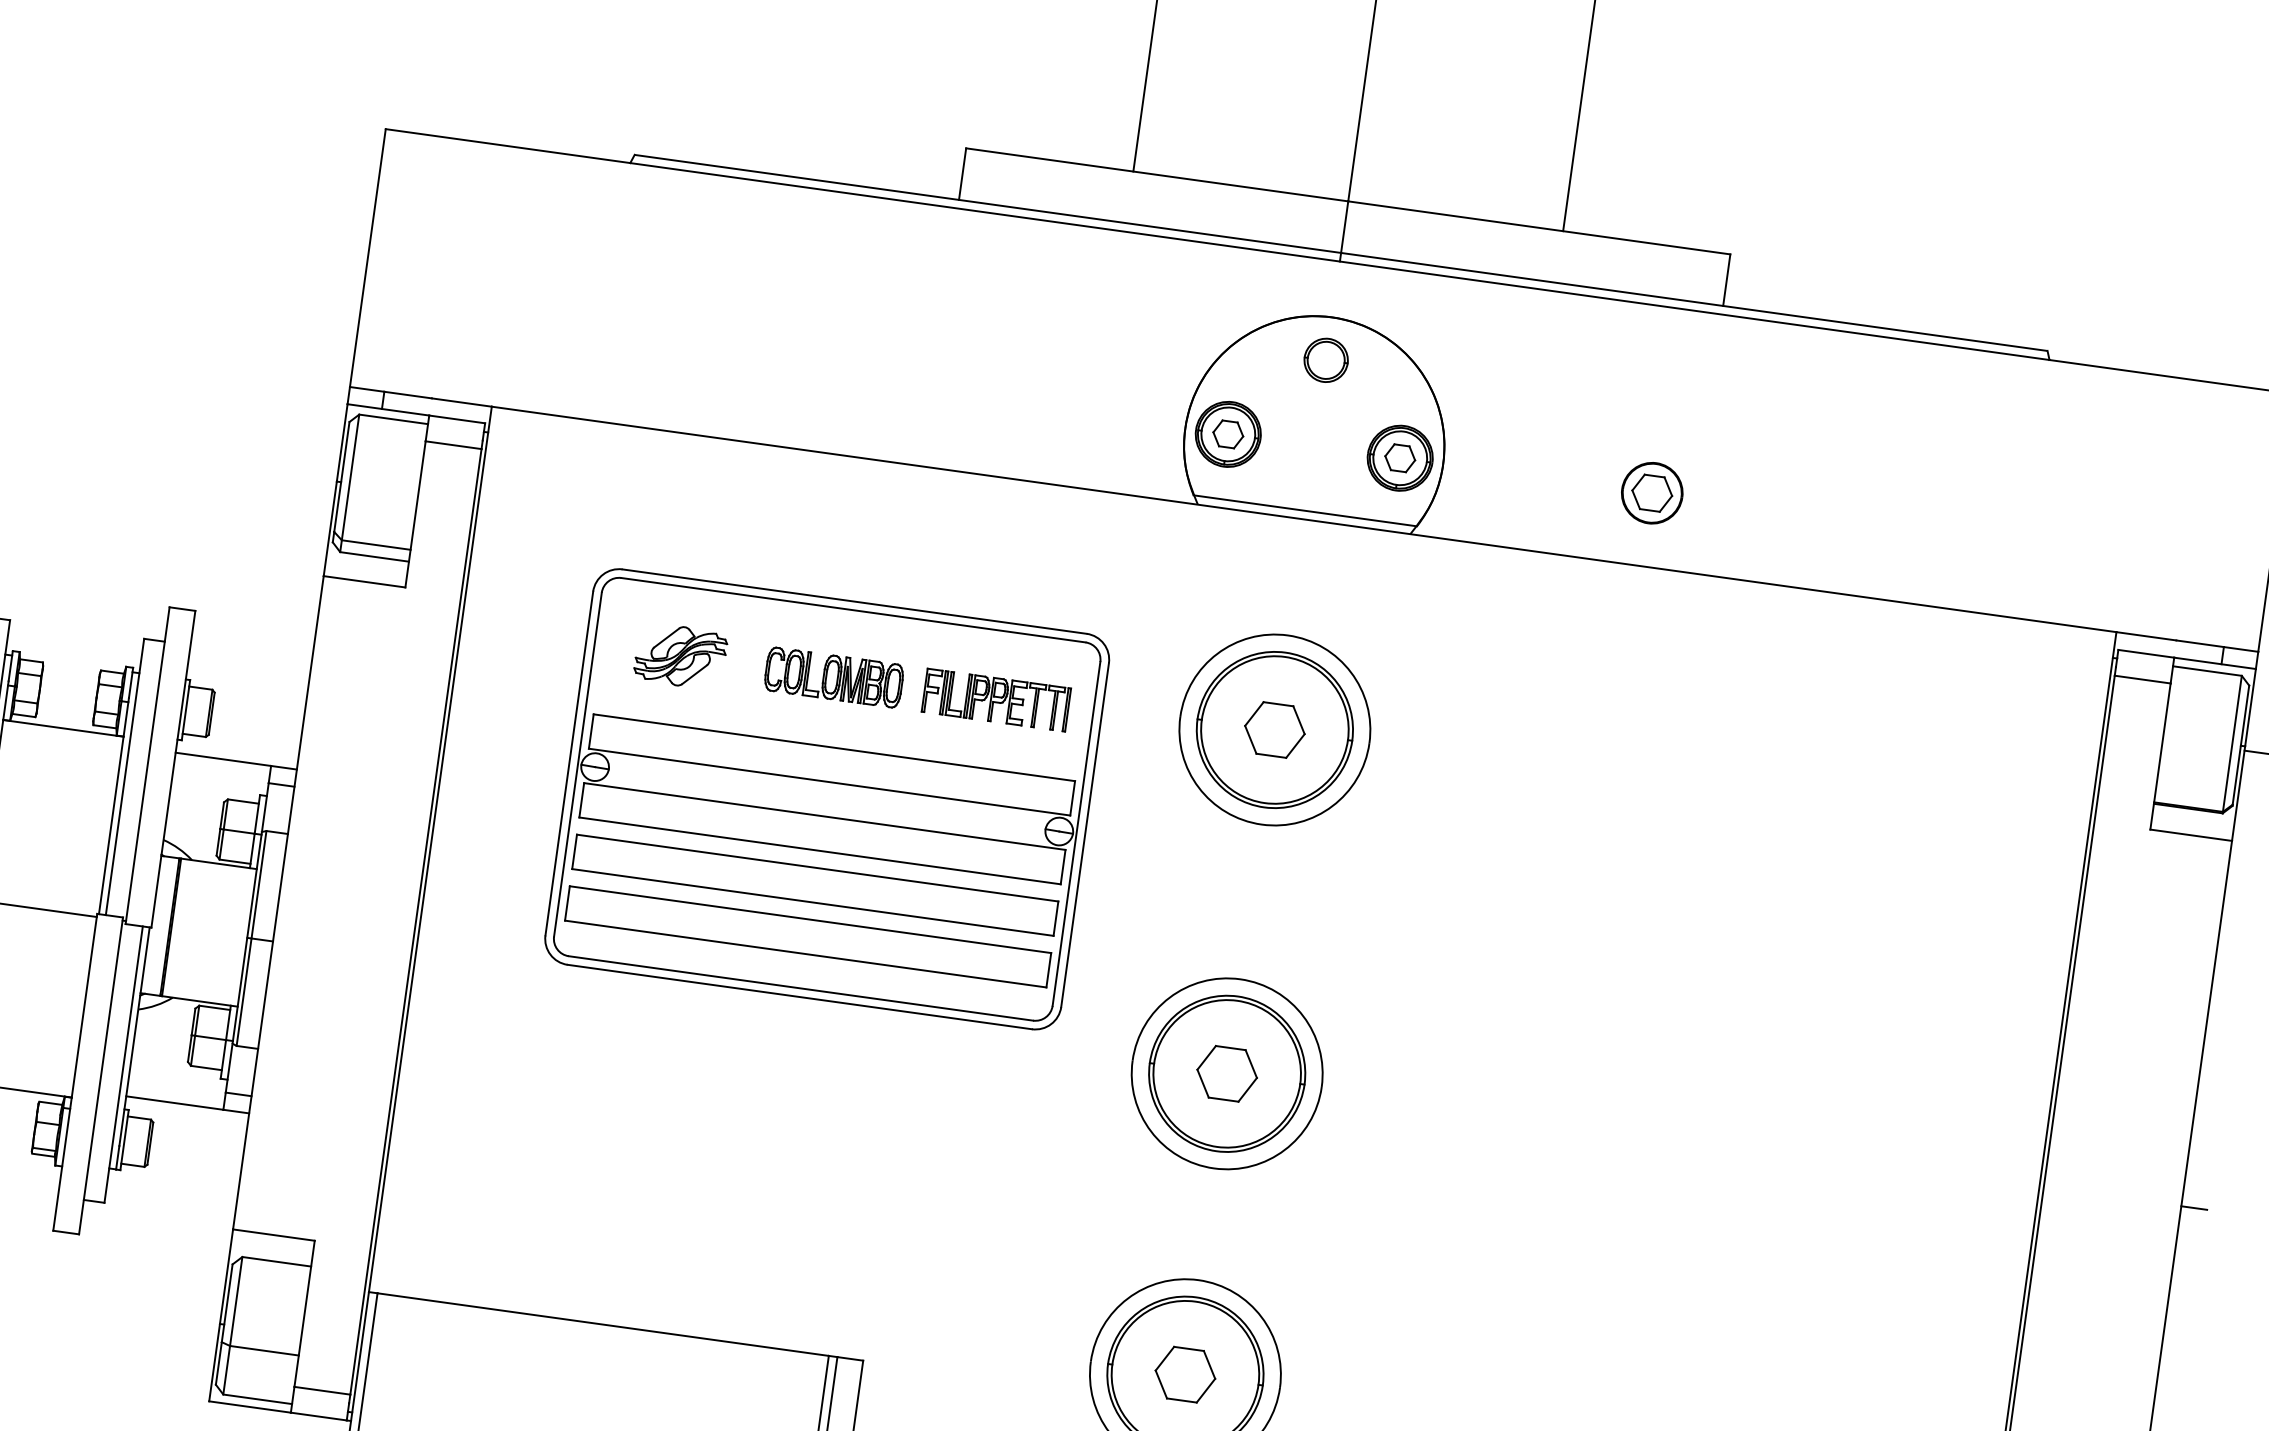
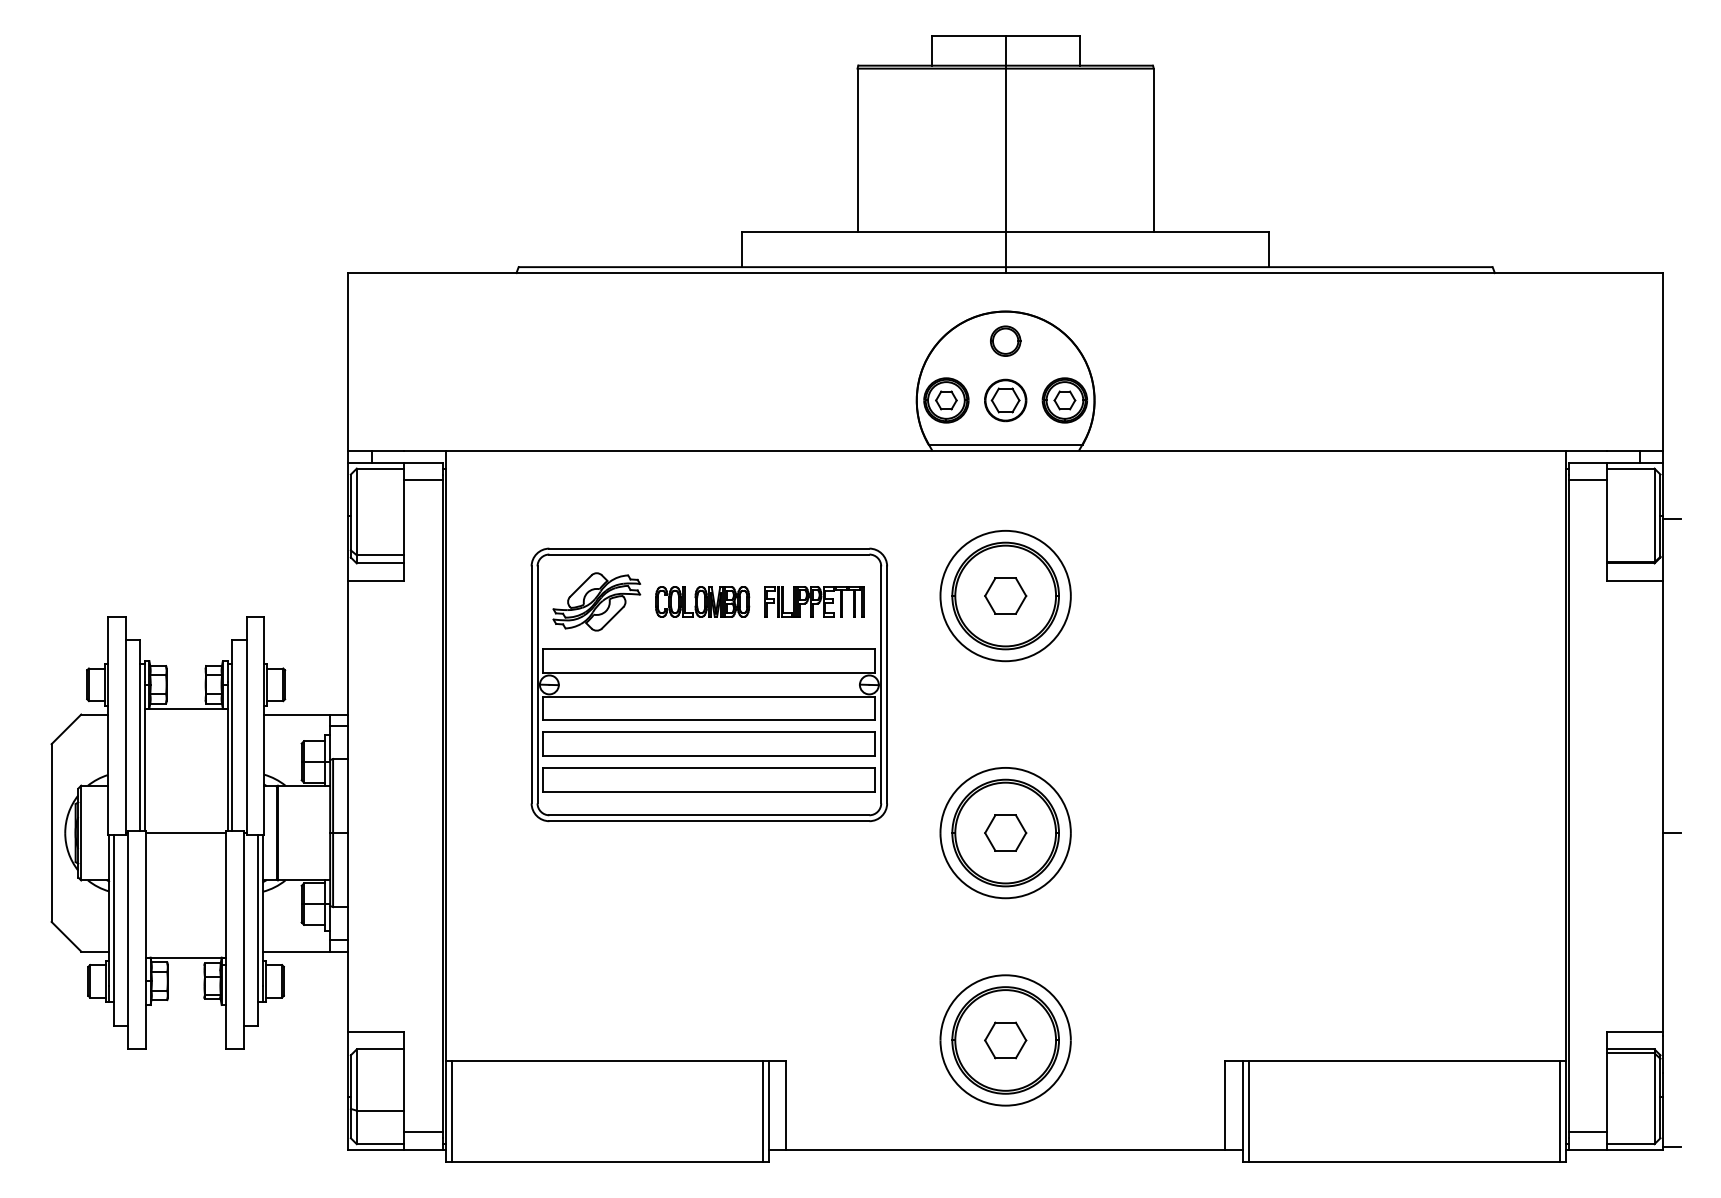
part: (1651, 493) -> (1005, 400), moved
part: (680, 655) -> (596, 601), size x1.43

